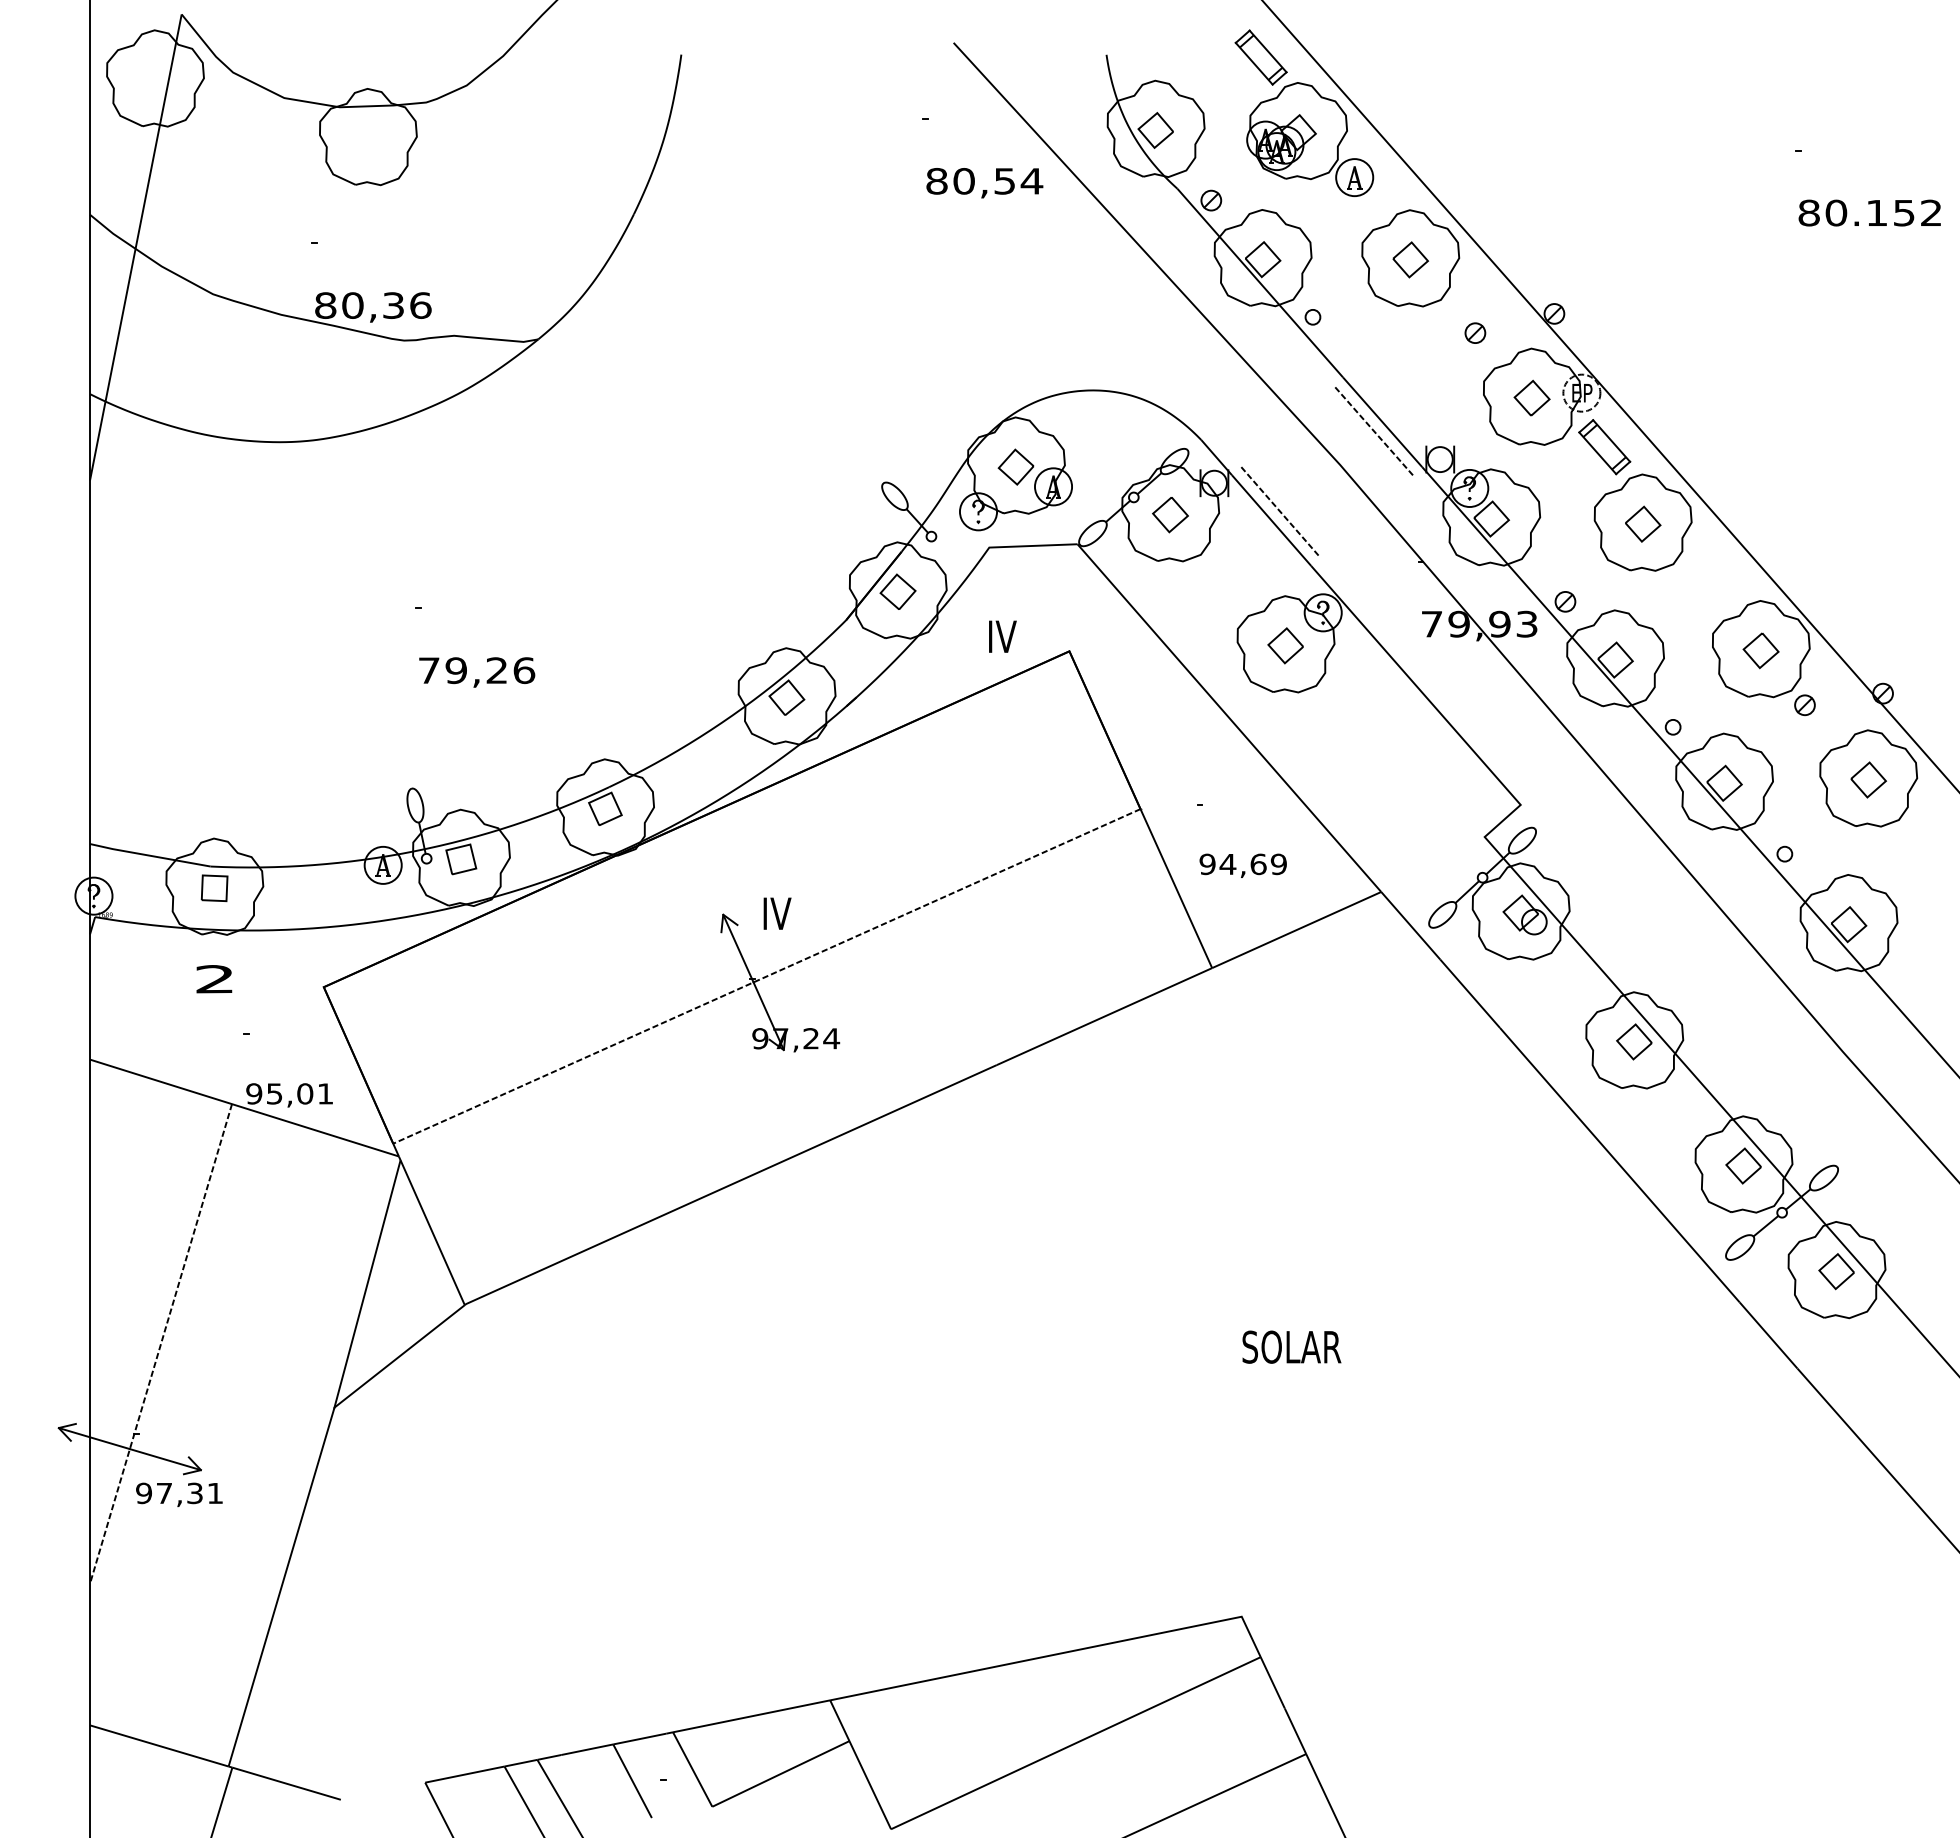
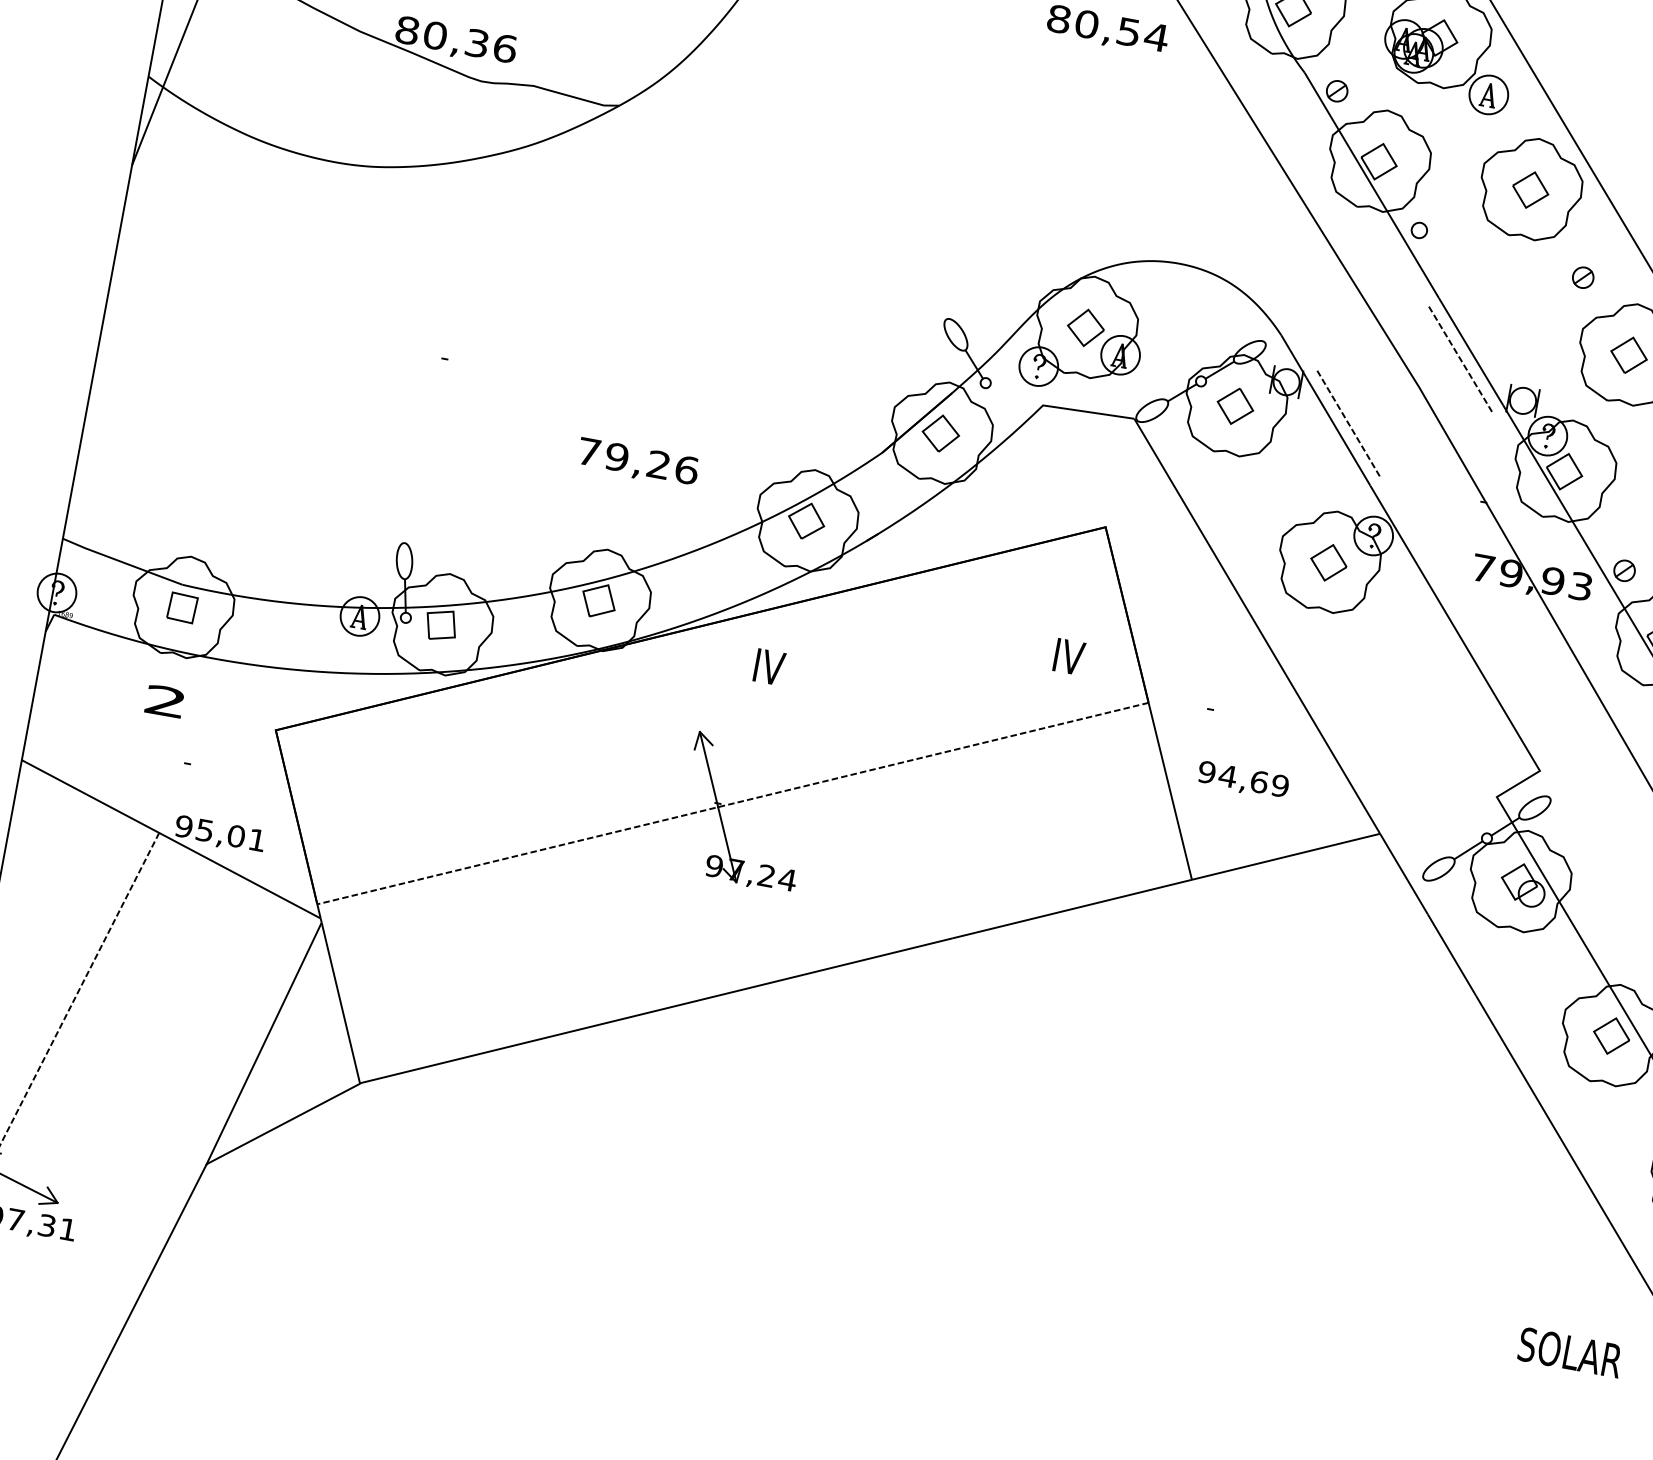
text: (1002, 636) -> (1068, 656), moved
text: (477, 672) -> (638, 463), moved
text: (777, 913) -> (769, 667), moved
text: (1291, 1346) -> (1570, 1351), moved

